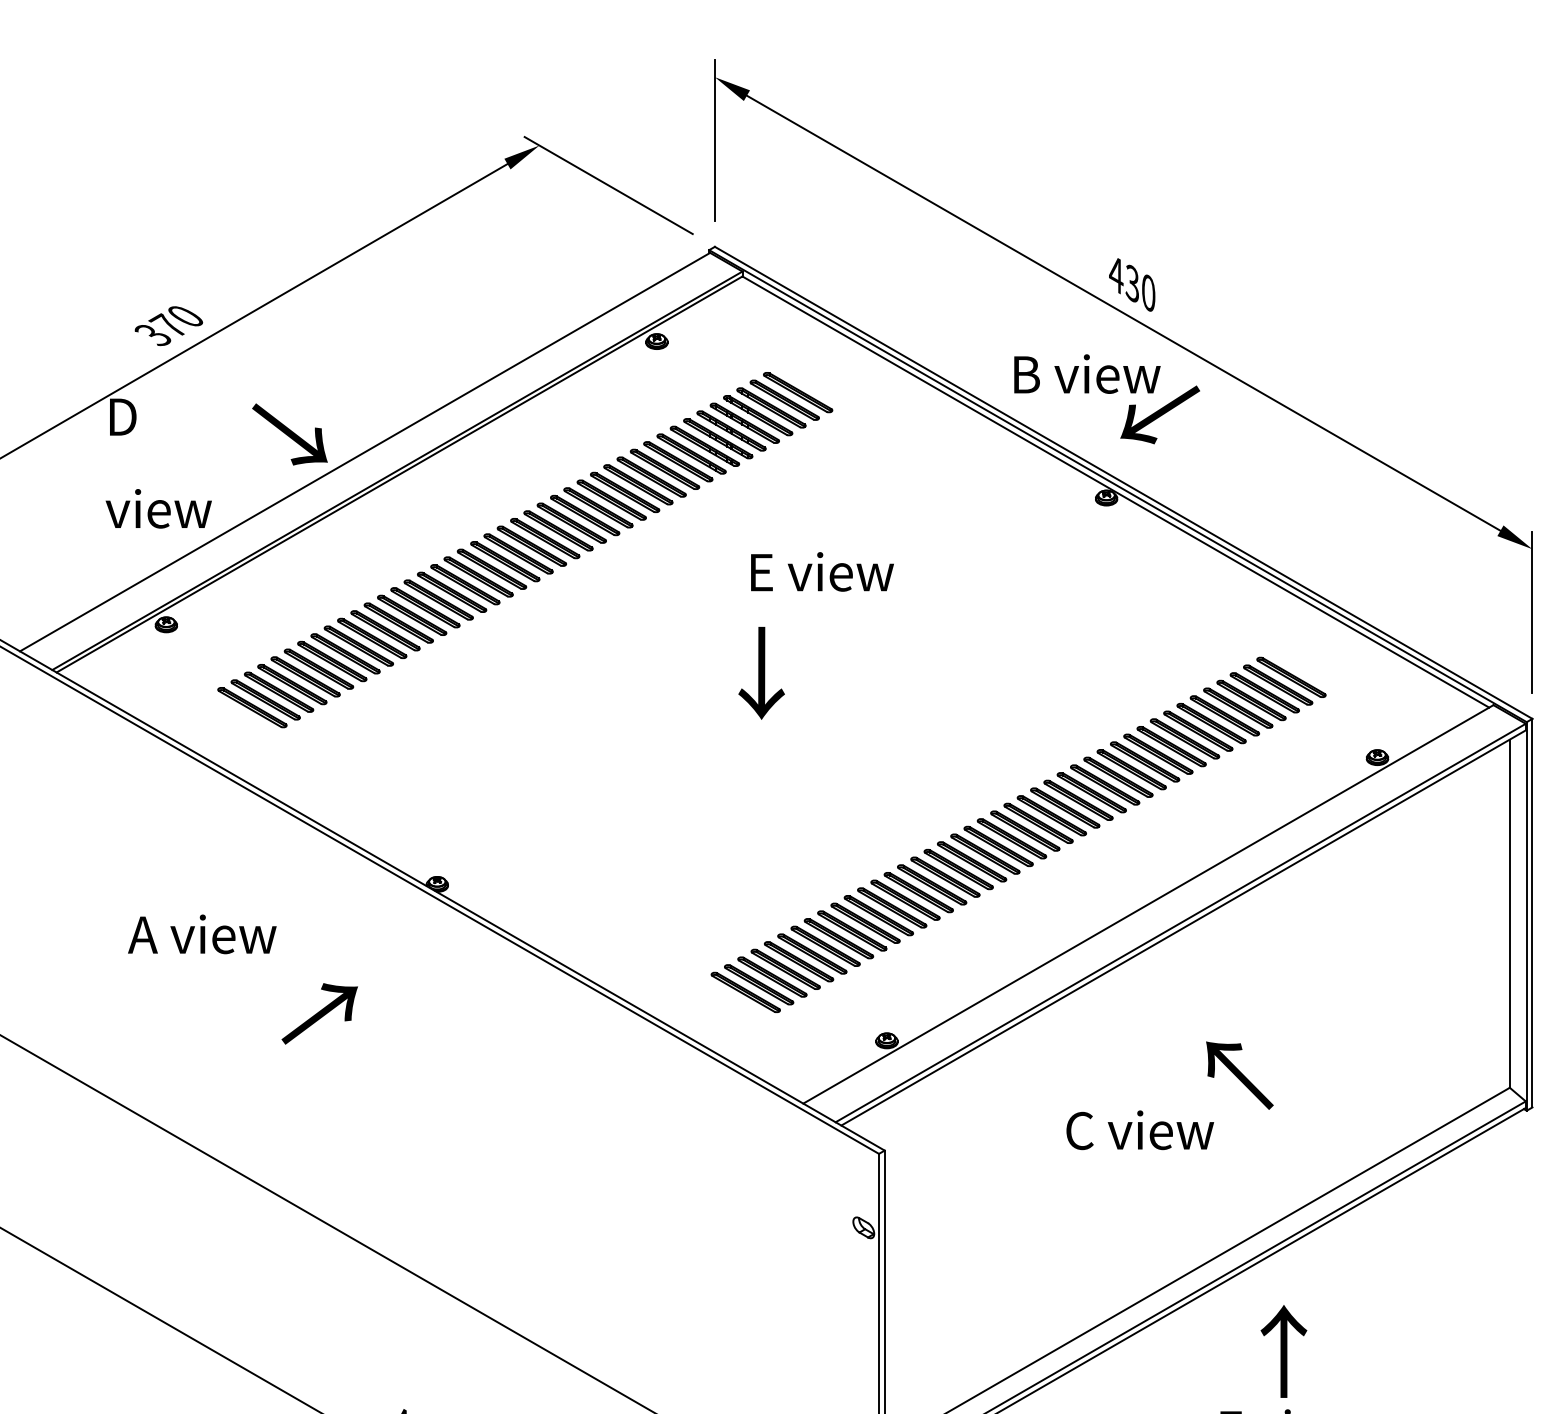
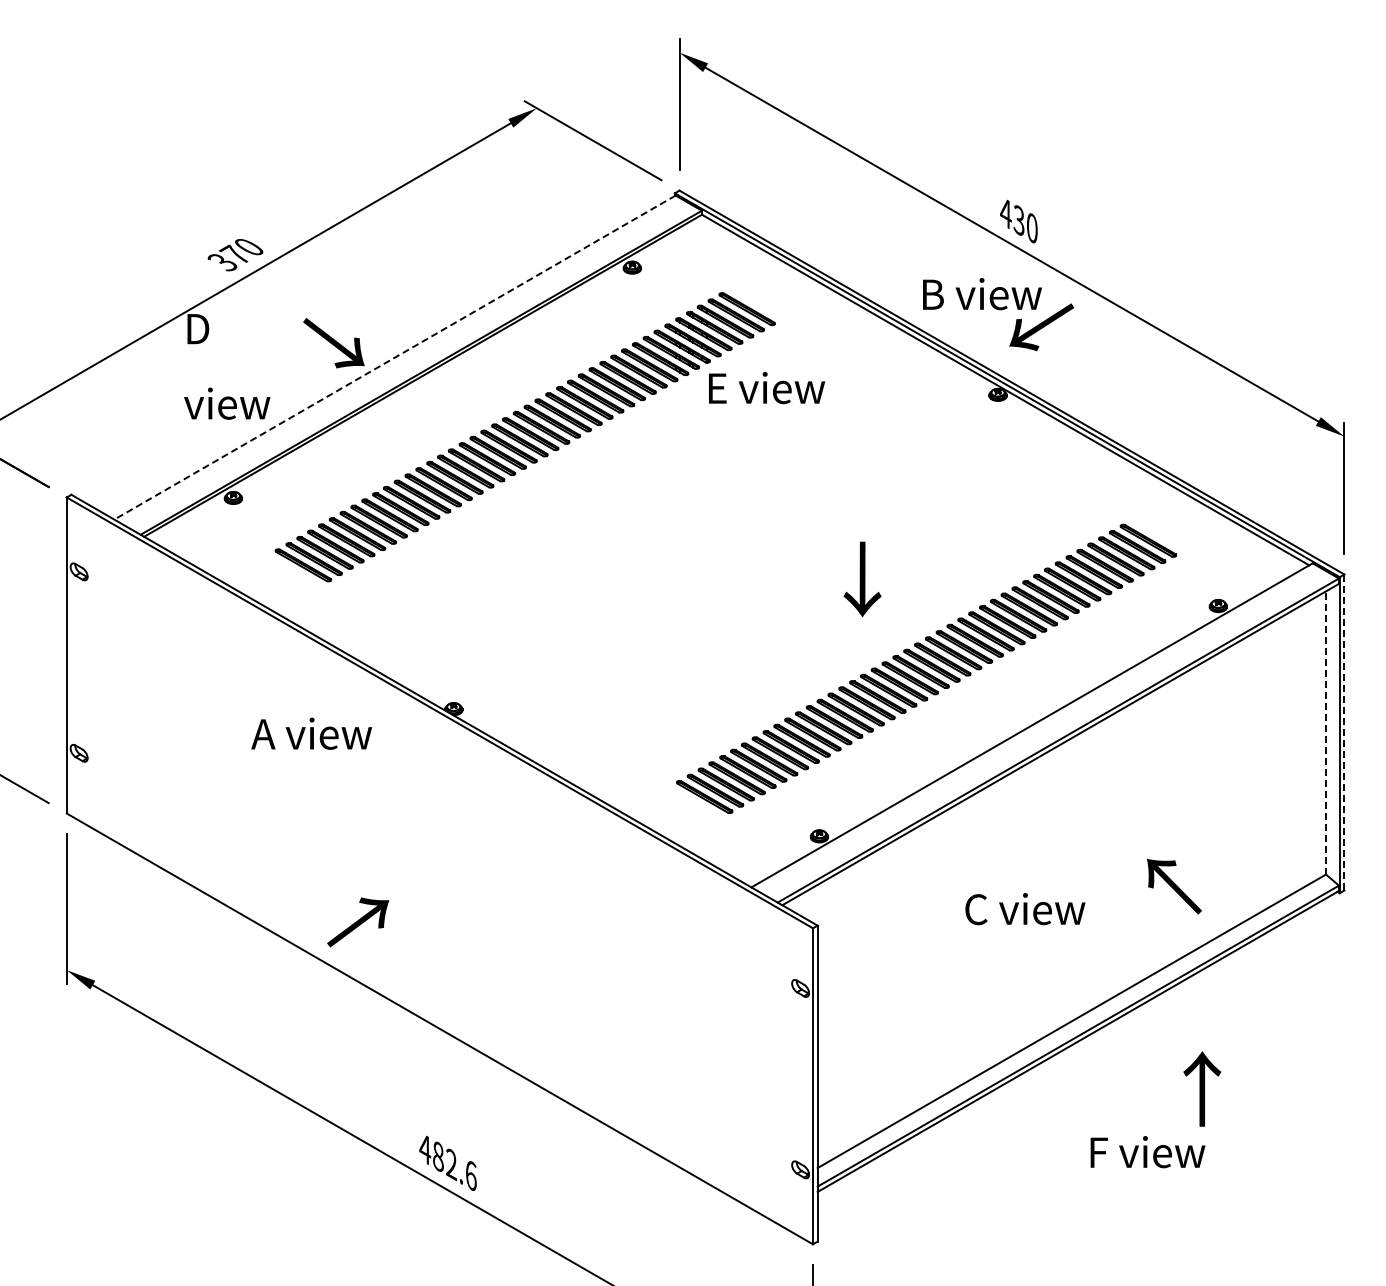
line: (364, 452) -> (394, 357), solid -> dashed
text: (823, 572) -> (767, 388), moved
text: (761, 673) -> (862, 579), moved
line: (1509, 914) -> (1325, 733), solid -> dashed
line: (1532, 914) -> (1344, 733), solid -> dashed
text: (202, 934) -> (311, 733), moved
text: (320, 1013) -> (358, 922), moved
text: (1239, 1075) -> (1174, 886), moved
text: (1282, 1350) -> (1201, 1088), moved

